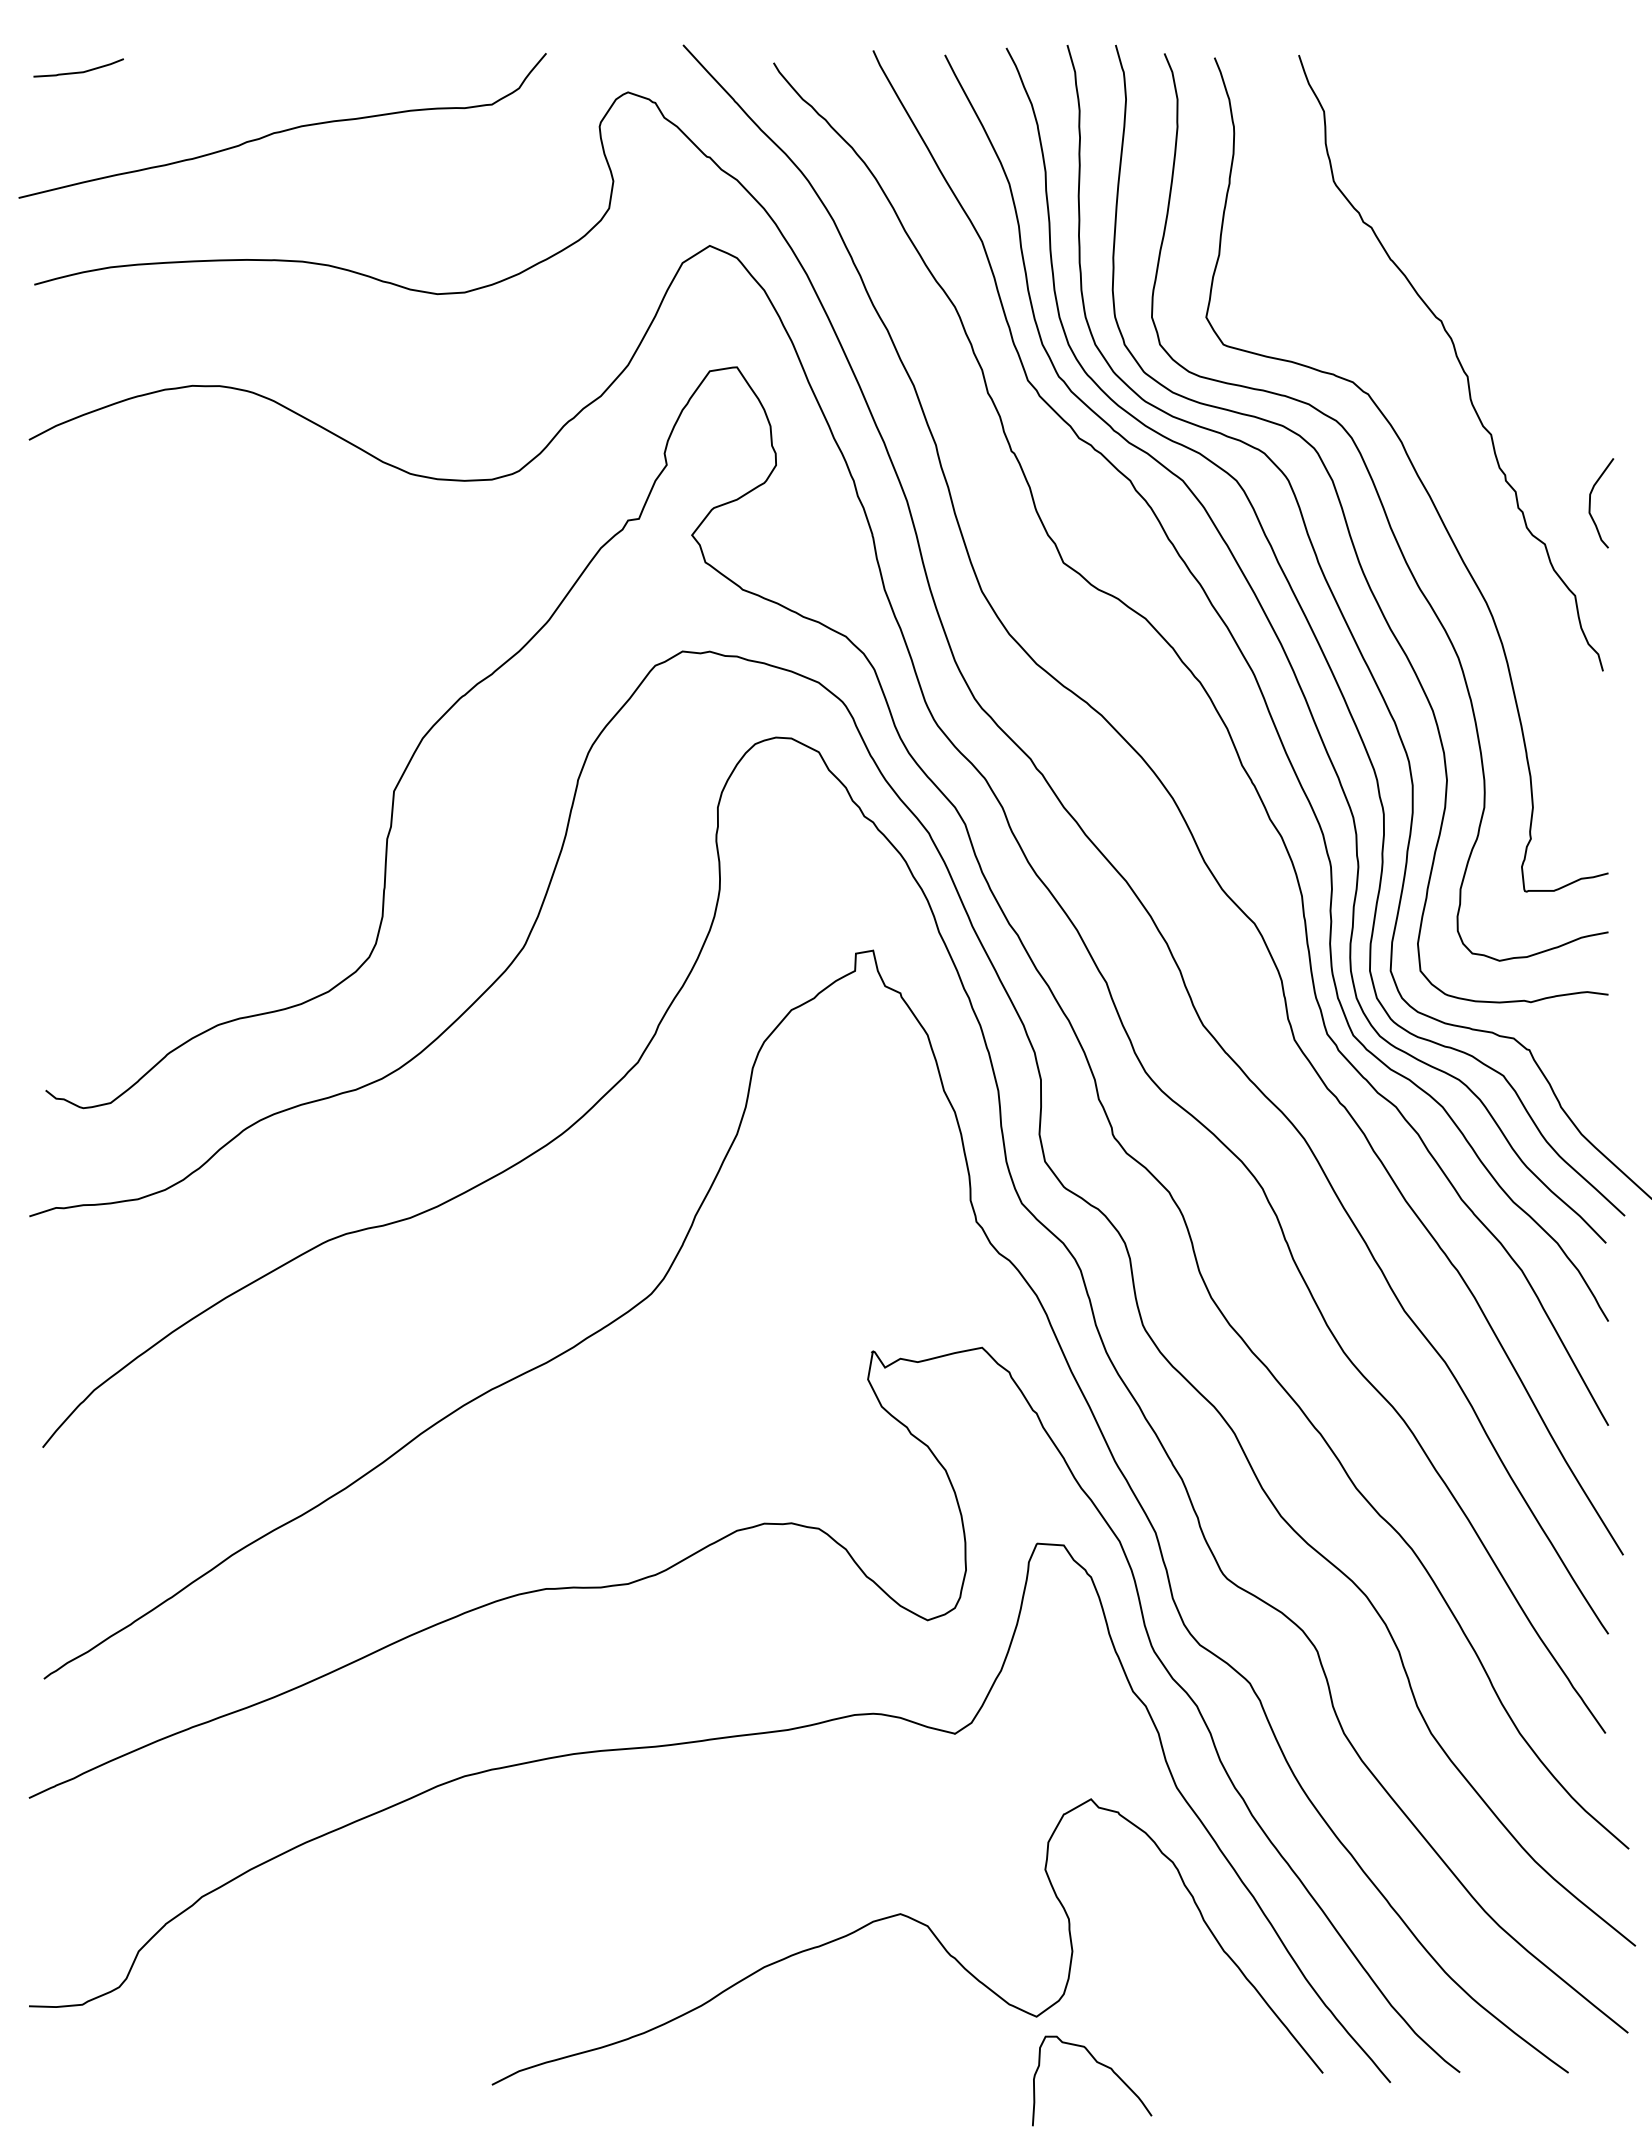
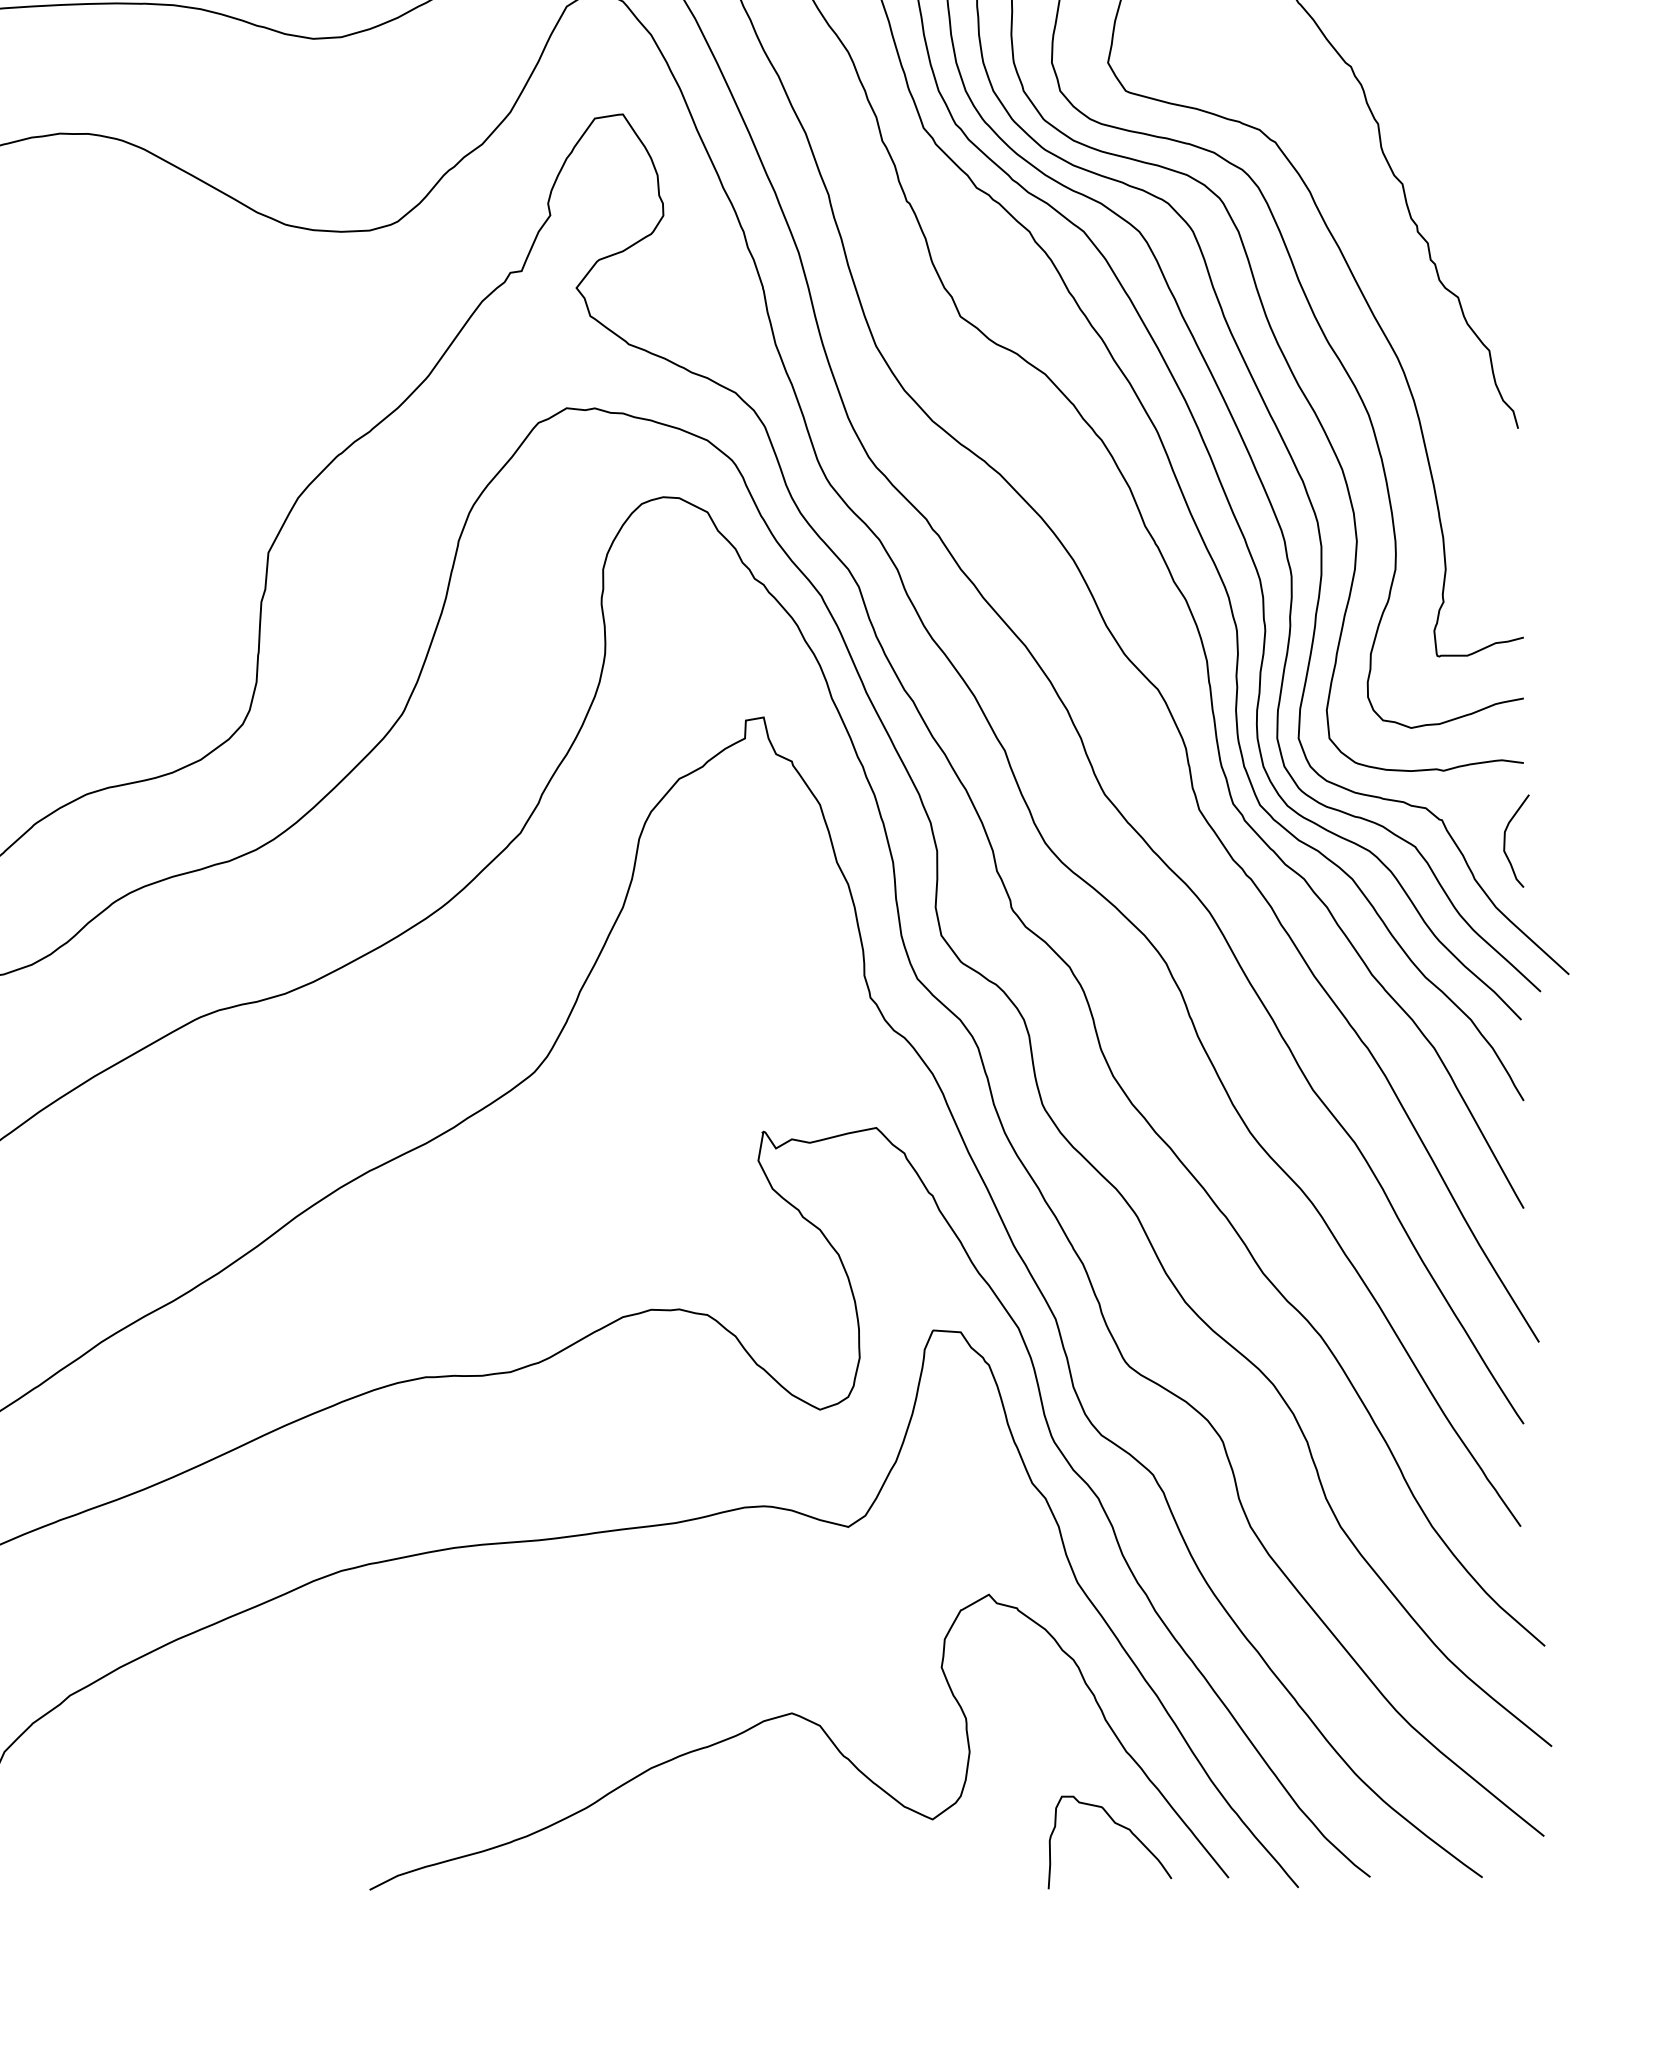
curve: (1590, 503) -> (1505, 841), moved
curve: (1099, 2064) -> (1117, 1825), moved

